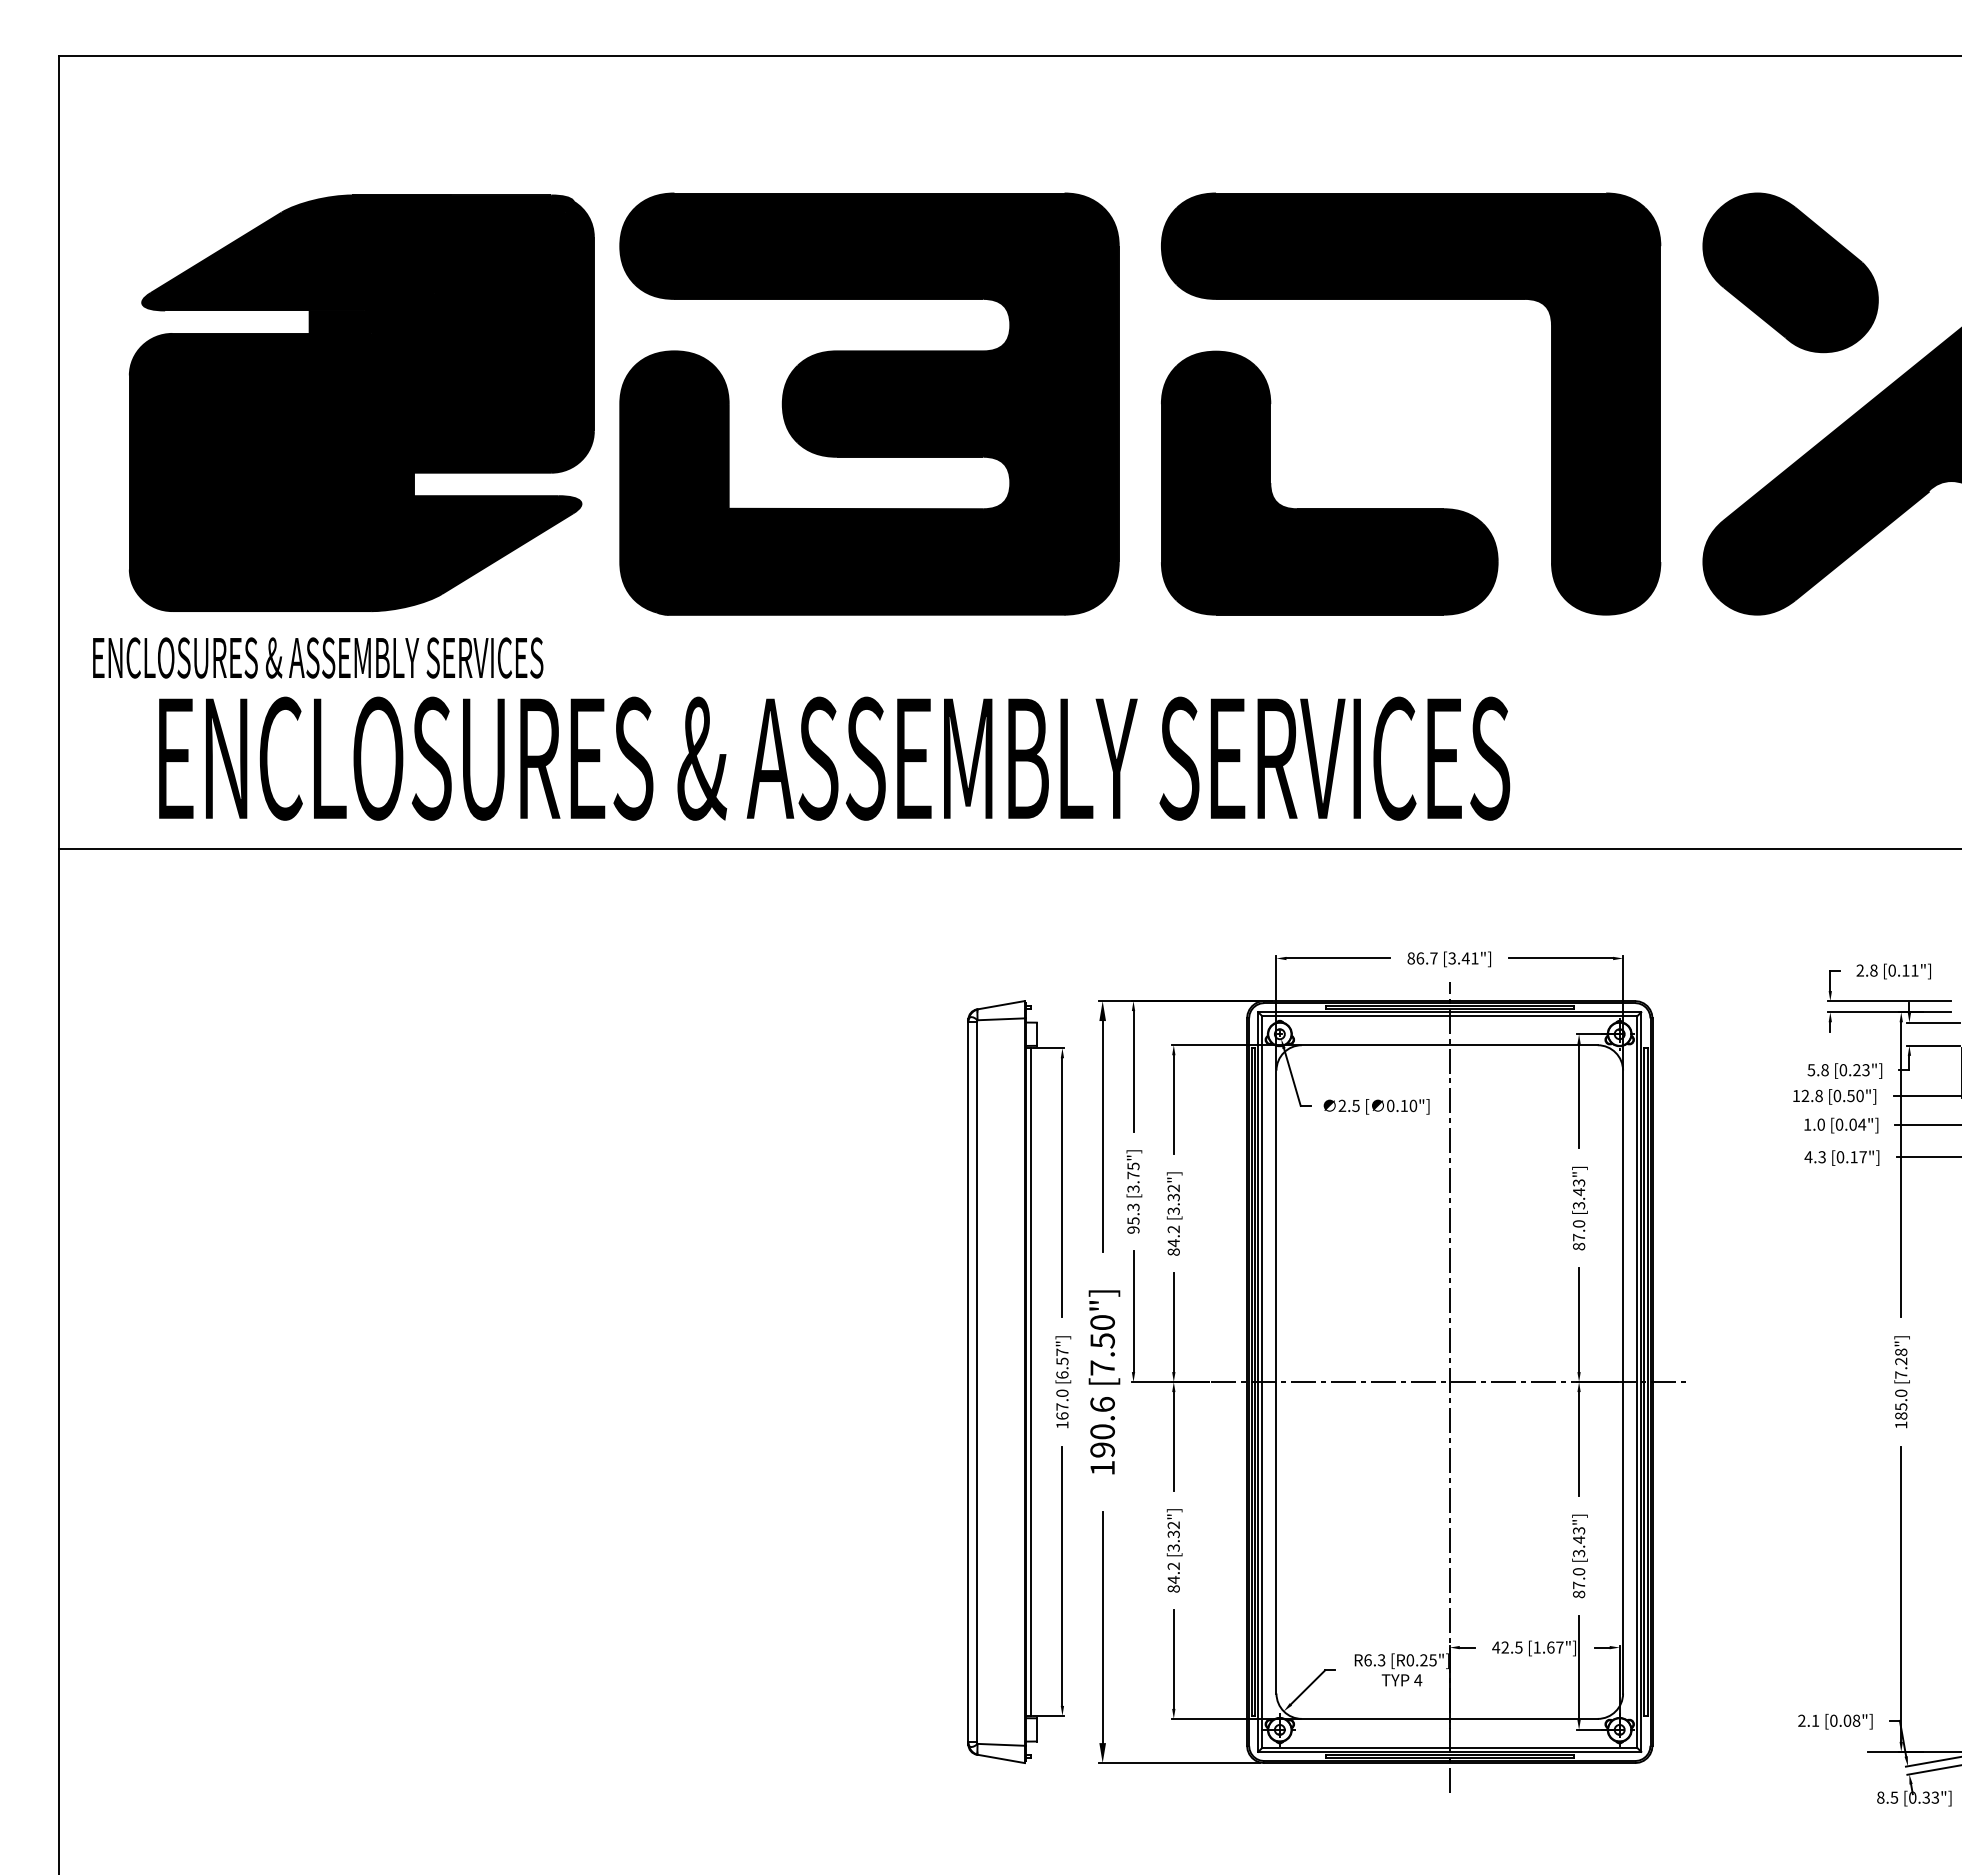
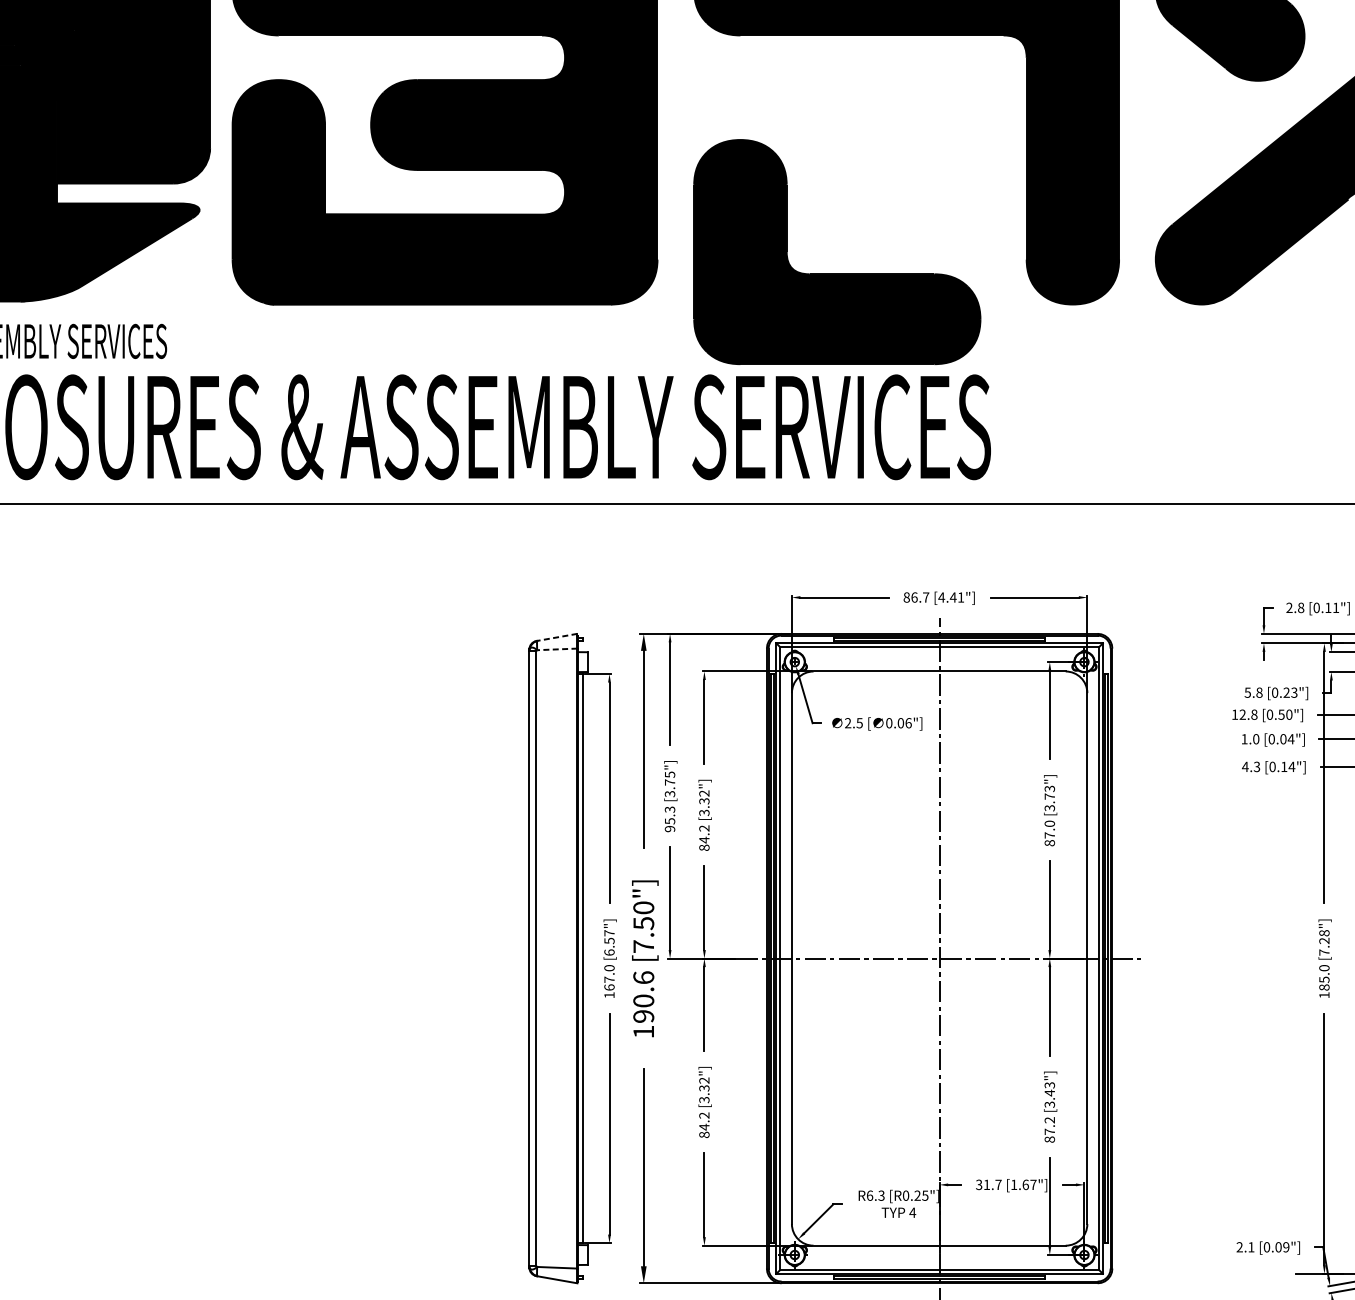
part: (1329, 508) -> (837, 273), moved
text: (1452, 958) -> (941, 597), [3.41"] -> [4.41"]
line: (1000, 1005) -> (556, 637), solid -> dashed
line: (1001, 1019) -> (557, 649), solid -> dashed
text: (1408, 1105) -> (904, 722), 0.10"] -> 0.06"]
text: (1863, 1157) -> (1292, 767), [0.17"] -> [0.14"]
text: (1578, 1192) -> (1049, 797), [3.43"] -> [3.73"]
text: (1579, 1571) -> (1050, 1120), 87.0 -> 87.2
text: (1507, 1647) -> (988, 1184), 42.5 -> 31.7
text: (1856, 1720) -> (1286, 1247), [0.08"] -> [0.09"]

